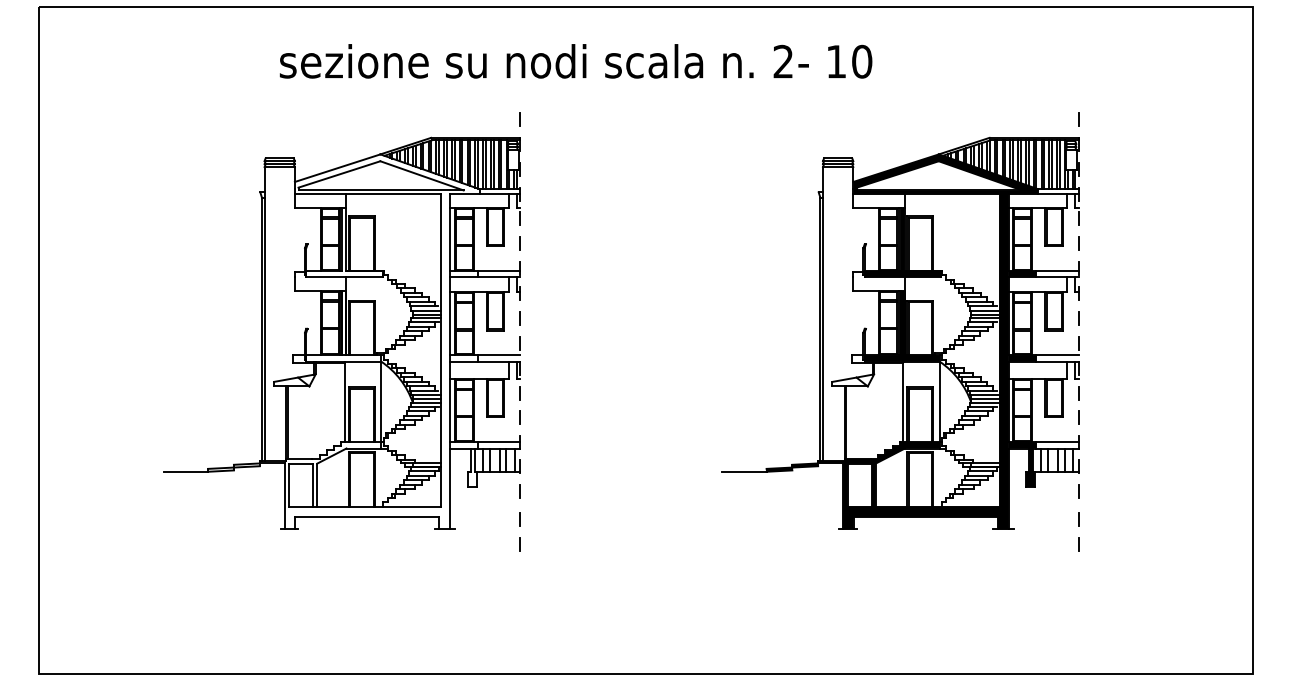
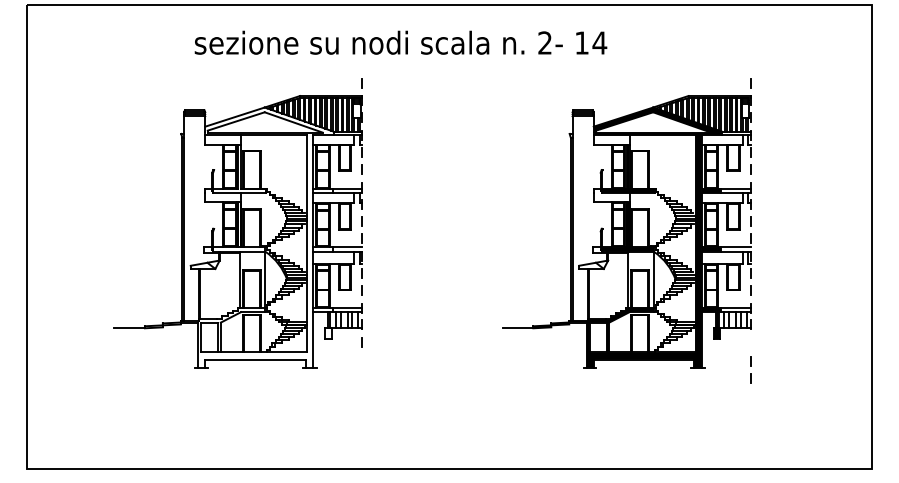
text: (861, 60) -> (599, 42), 10 -> 14
line: (1078, 492) -> (750, 342), removed
line: (519, 526) -> (361, 366), removed

